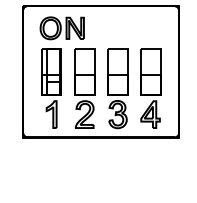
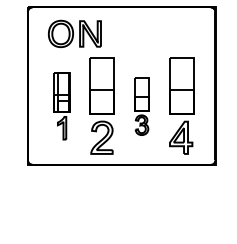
part: (51, 87) -> (61, 105), size x0.7
part: (117, 88) -> (141, 106), size x0.6

